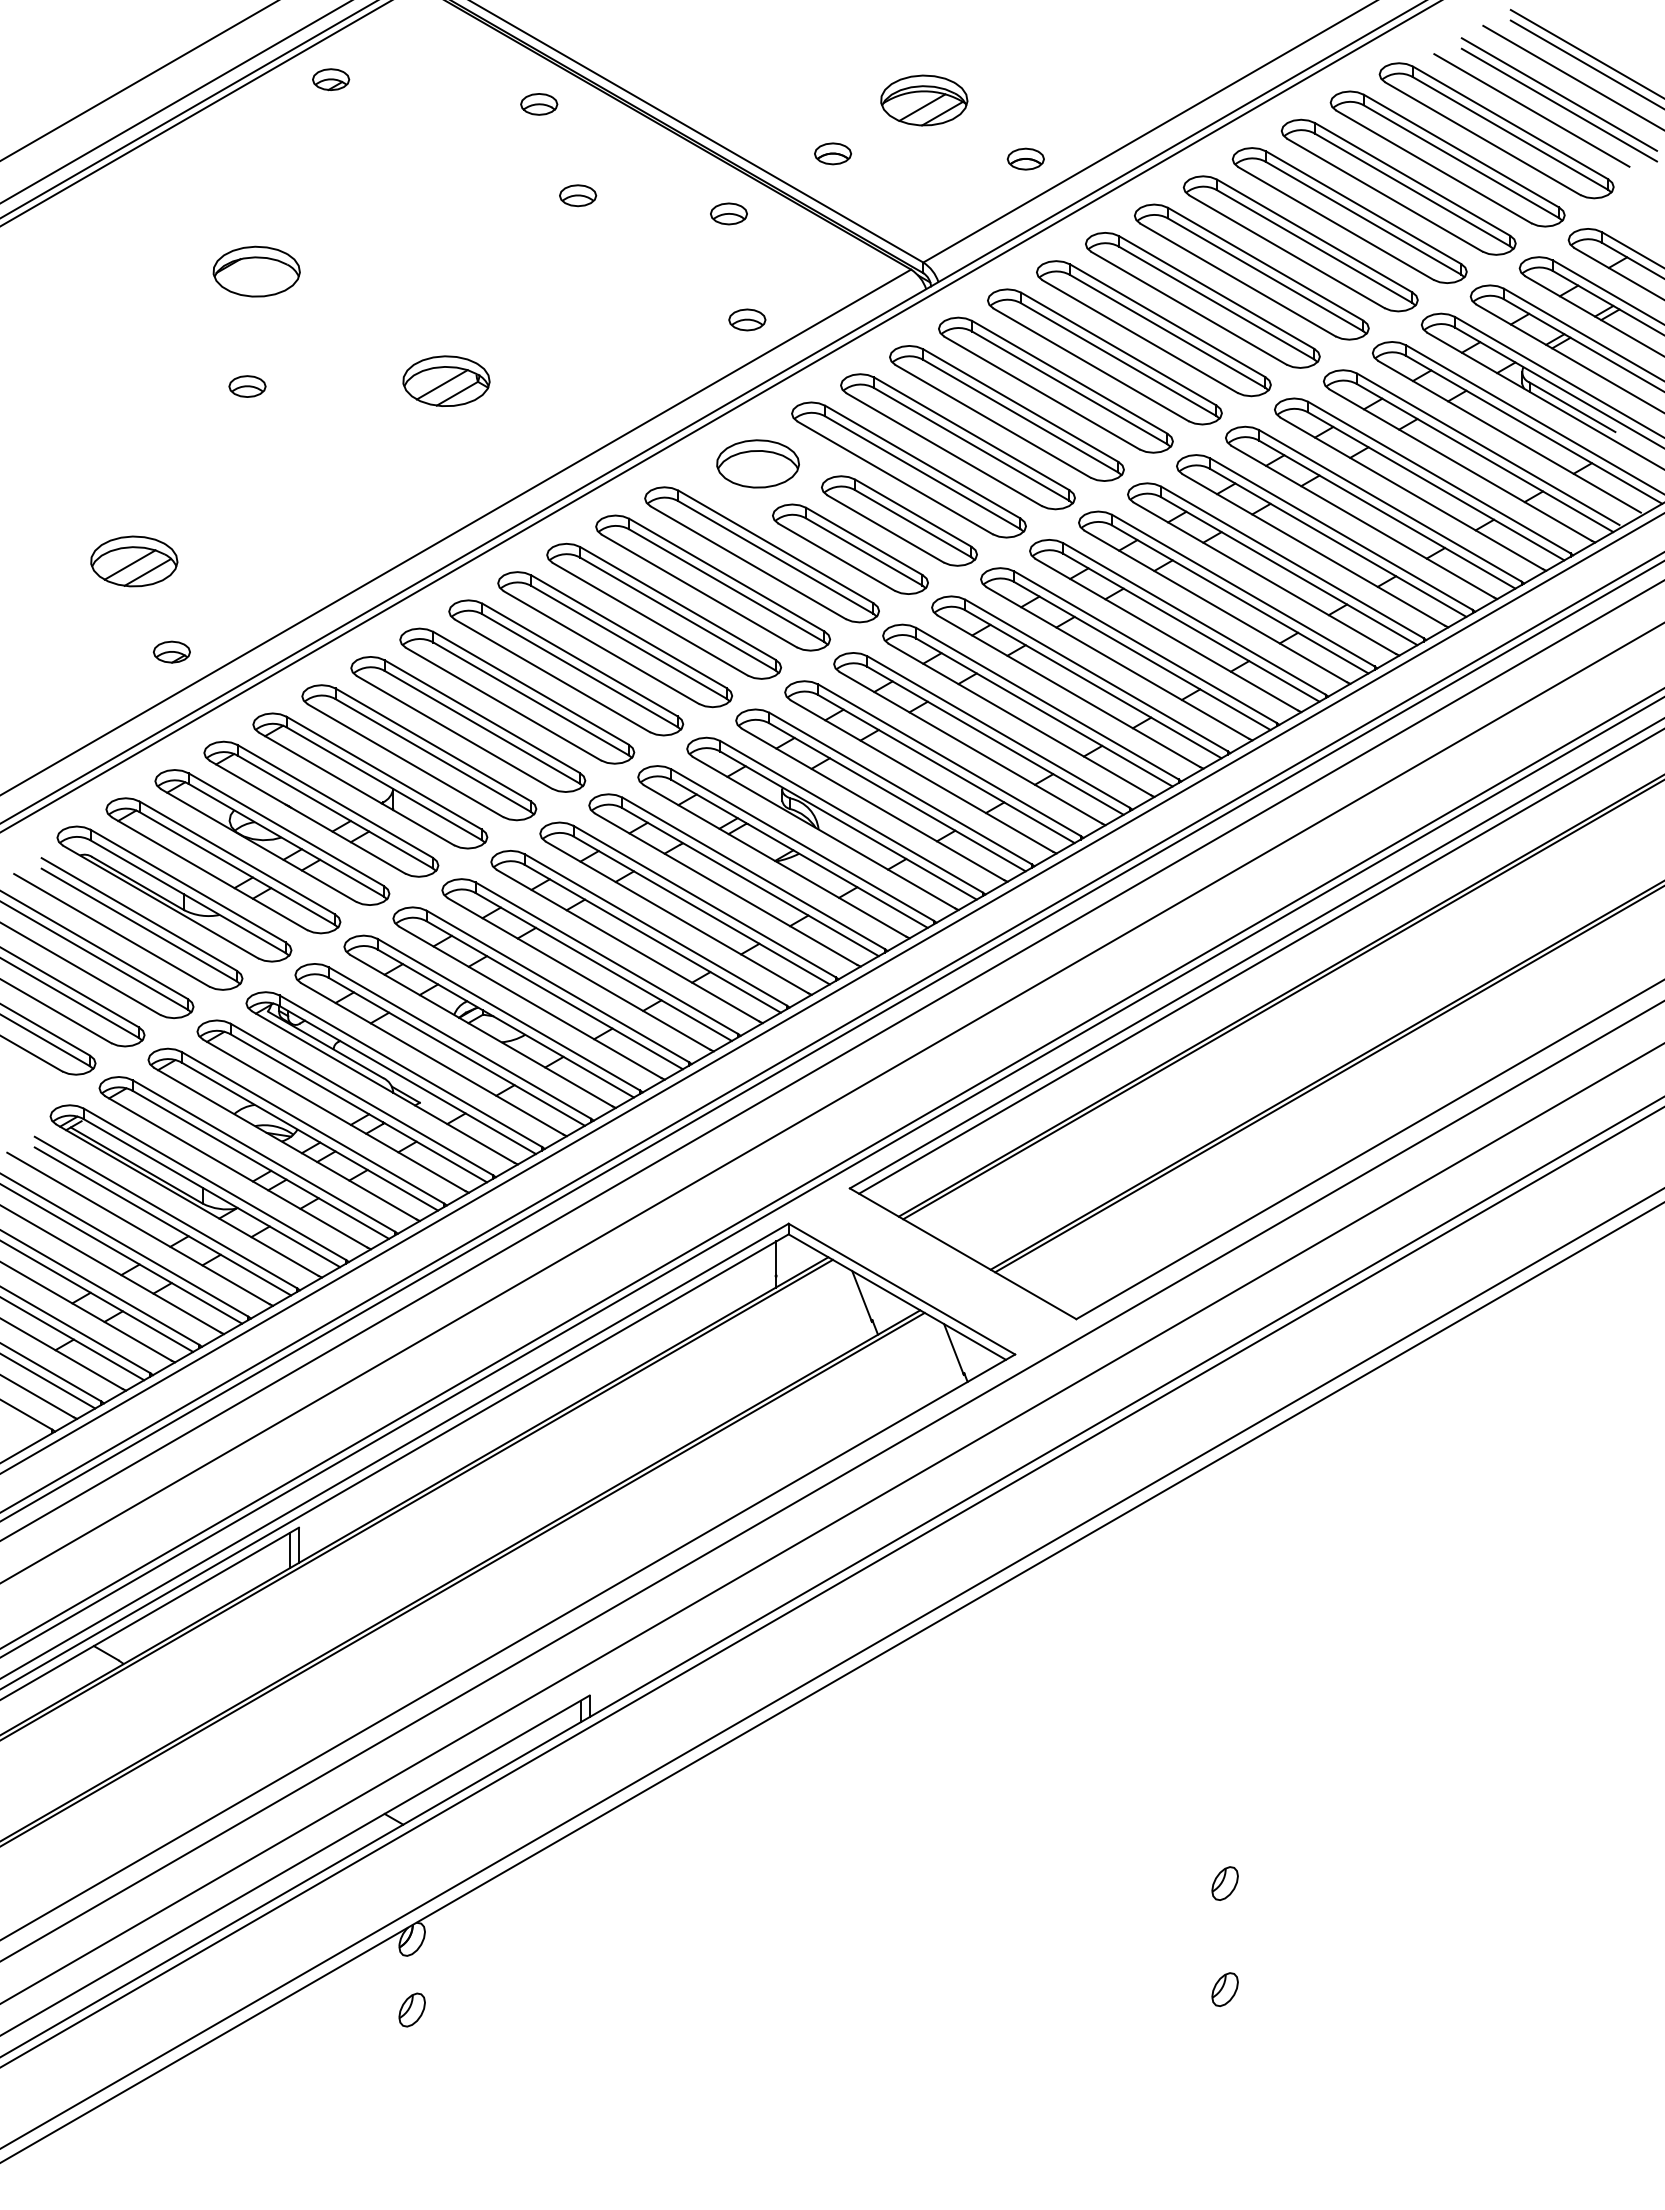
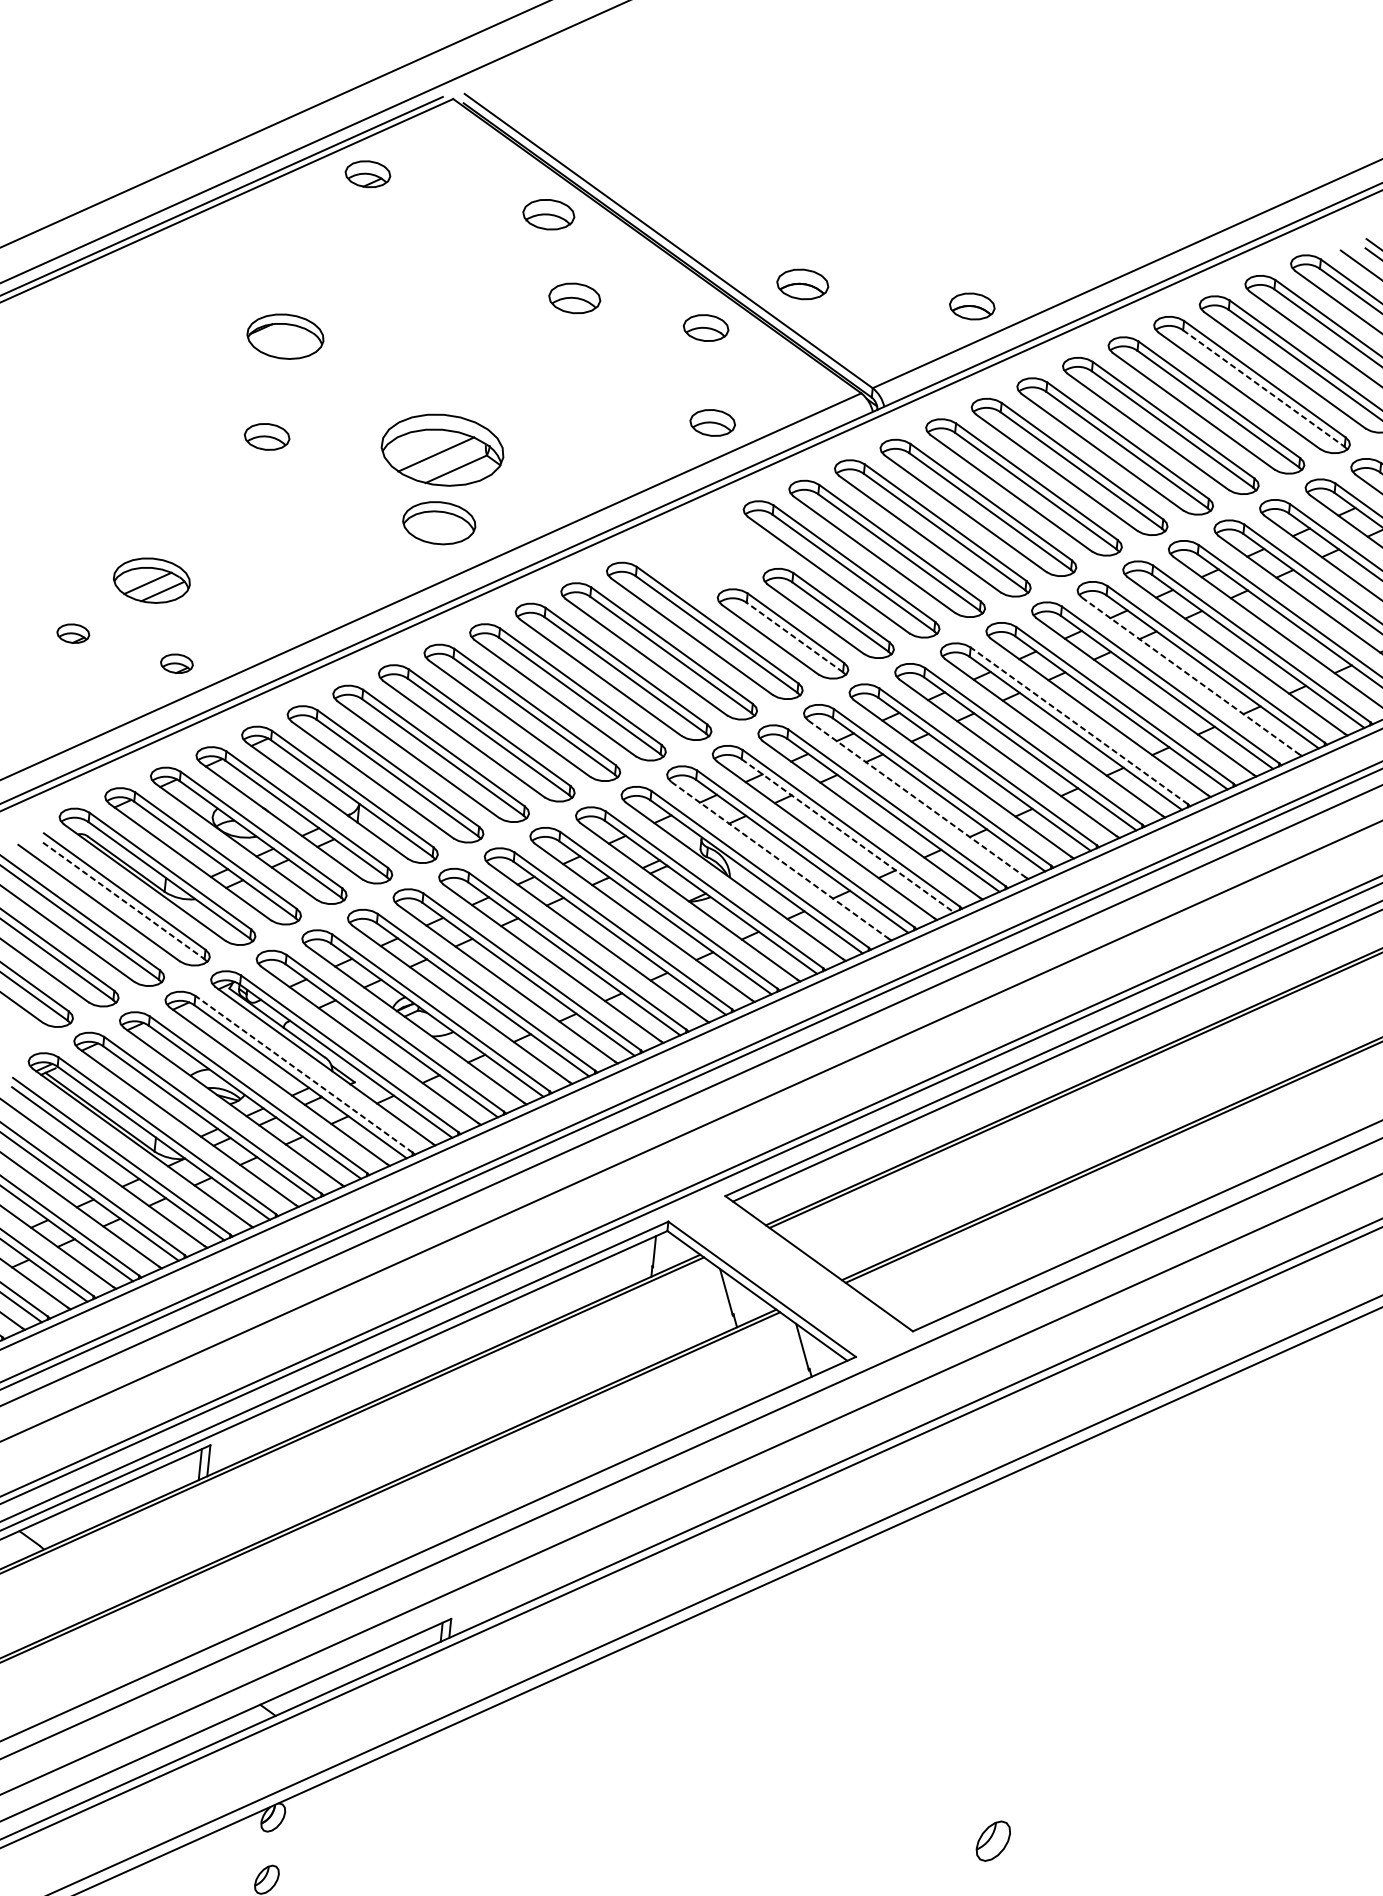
part: (331, 79) -> (368, 174), size x1.4
part: (924, 100) -> (888, 245), removed
part: (539, 104) -> (549, 214), size x1.6
part: (833, 153) -> (803, 284), size x1.6
part: (1025, 158) -> (971, 305), size x1.4
part: (578, 195) -> (575, 298), size x1.6
part: (728, 213) -> (705, 327), size x1.4
line: (1363, 218) -> (1263, 388), solid -> dashed
part: (747, 319) -> (712, 422), size x1.4
part: (446, 380) -> (442, 449), size x1.6
part: (247, 386) -> (267, 436), size x1.4
part: (757, 463) -> (438, 522), moved
line: (1313, 549) -> (1190, 675), solid -> dashed
line: (863, 551) -> (794, 637), solid -> dashed
line: (1194, 618) -> (1079, 725), solid -> dashed
part: (51, 629) -> (73, 633), added
line: (1019, 719) -> (916, 798), solid -> dashed
line: (946, 769) -> (847, 836), solid -> dashed
line: (873, 804) -> (780, 860), solid -> dashed
line: (139, 925) -> (123, 901), solid -> dashed
line: (361, 1099) -> (303, 1074), solid -> dashed
part: (1224, 1883) -> (992, 1841), size x1.4

